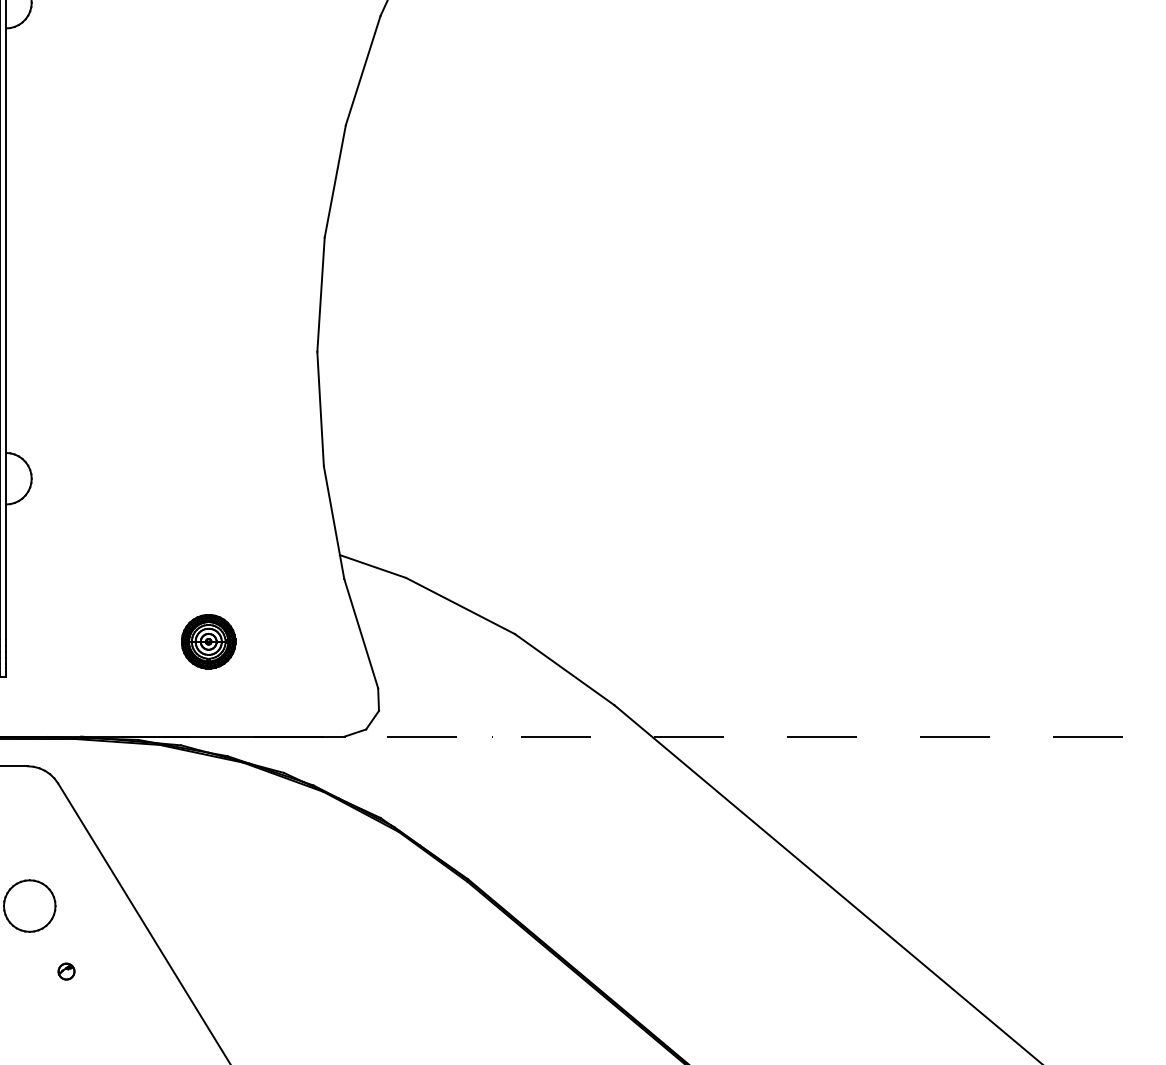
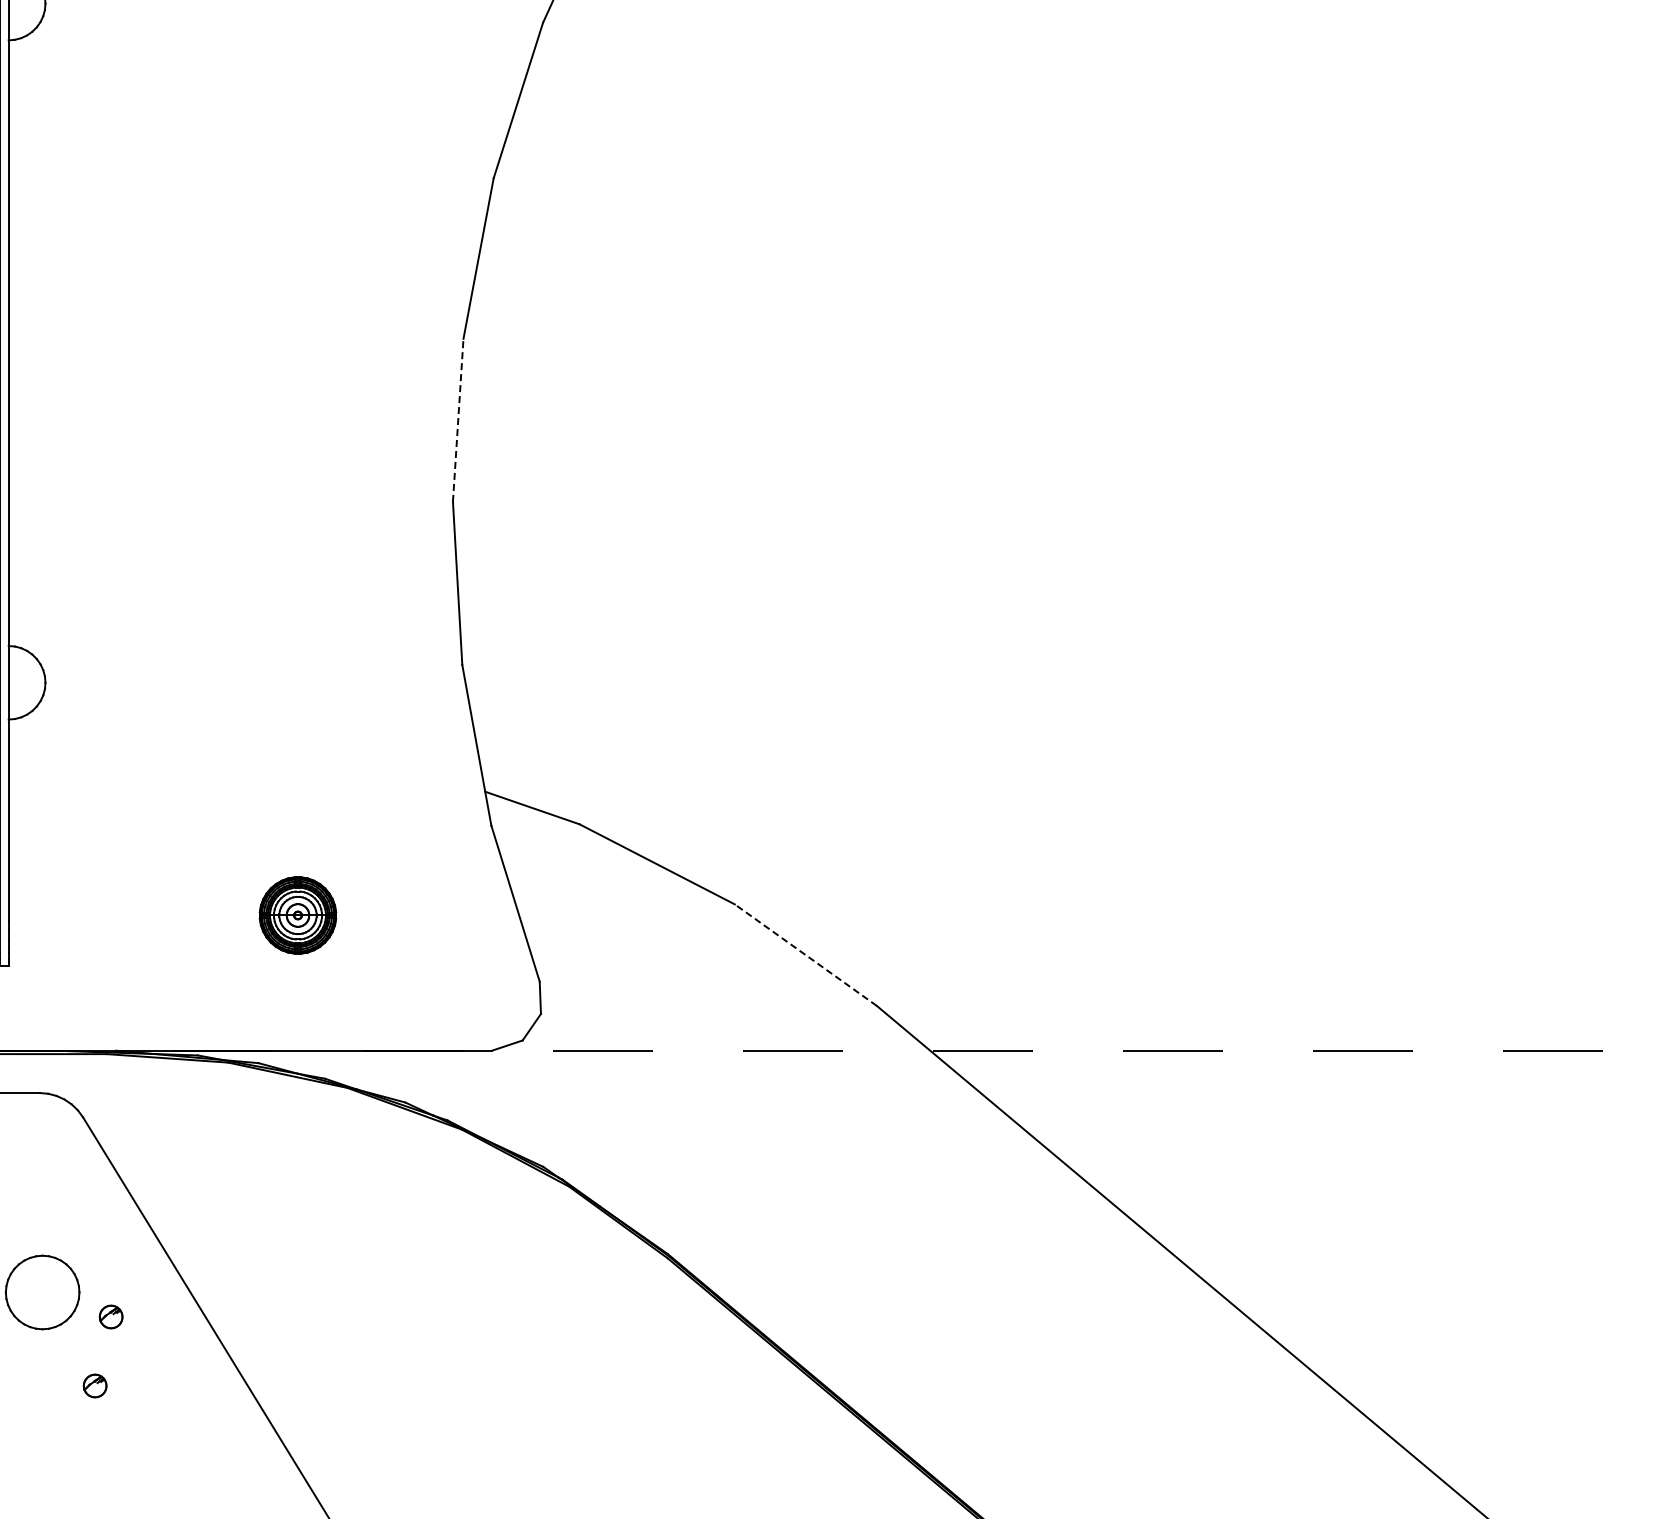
line: (321, 294) -> (458, 420), solid -> dashed
line: (564, 669) -> (805, 954), solid -> dashed
part: (77, 922) -> (110, 1316), added

